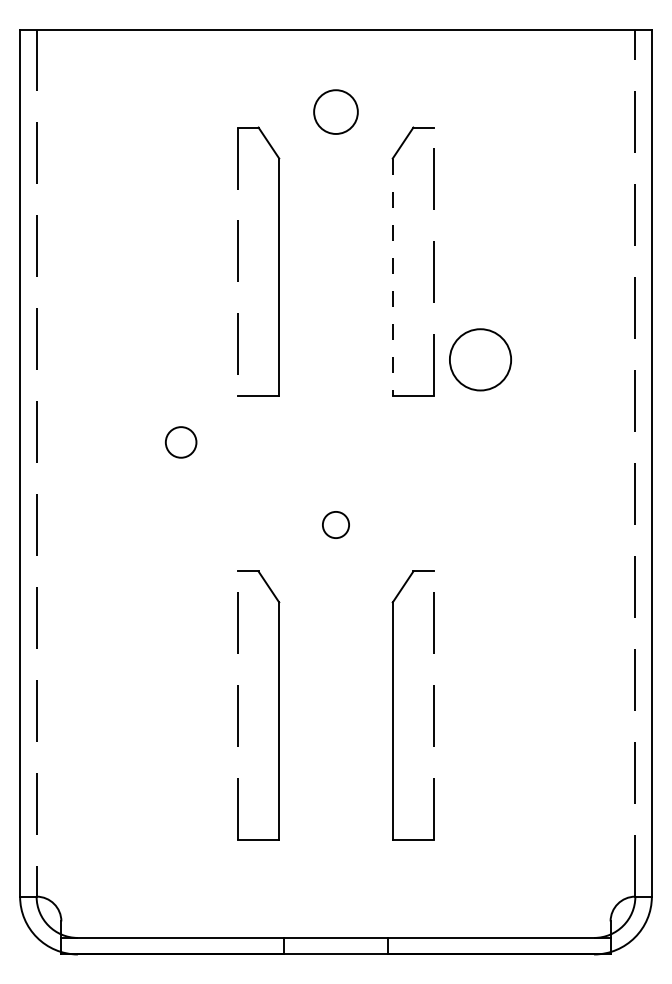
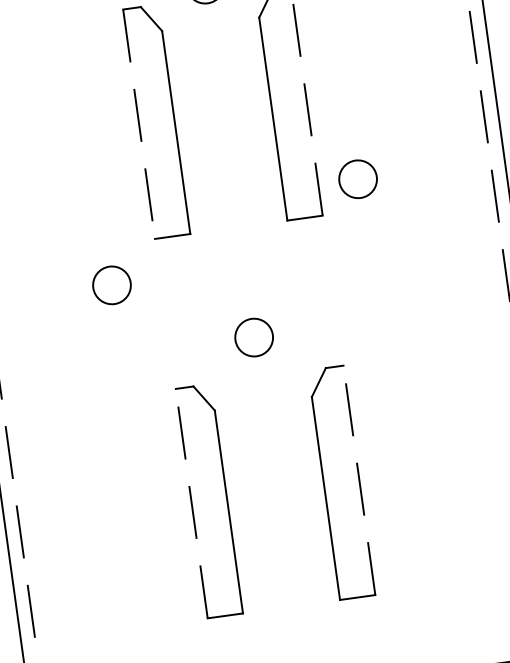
line: (392, 277) -> (273, 119), dashed -> solid
circle: (480, 359) -> (358, 178), size x0.71
circle: (181, 442) -> (112, 285), size x1.43
circle: (335, 524) -> (253, 337), size x1.67

